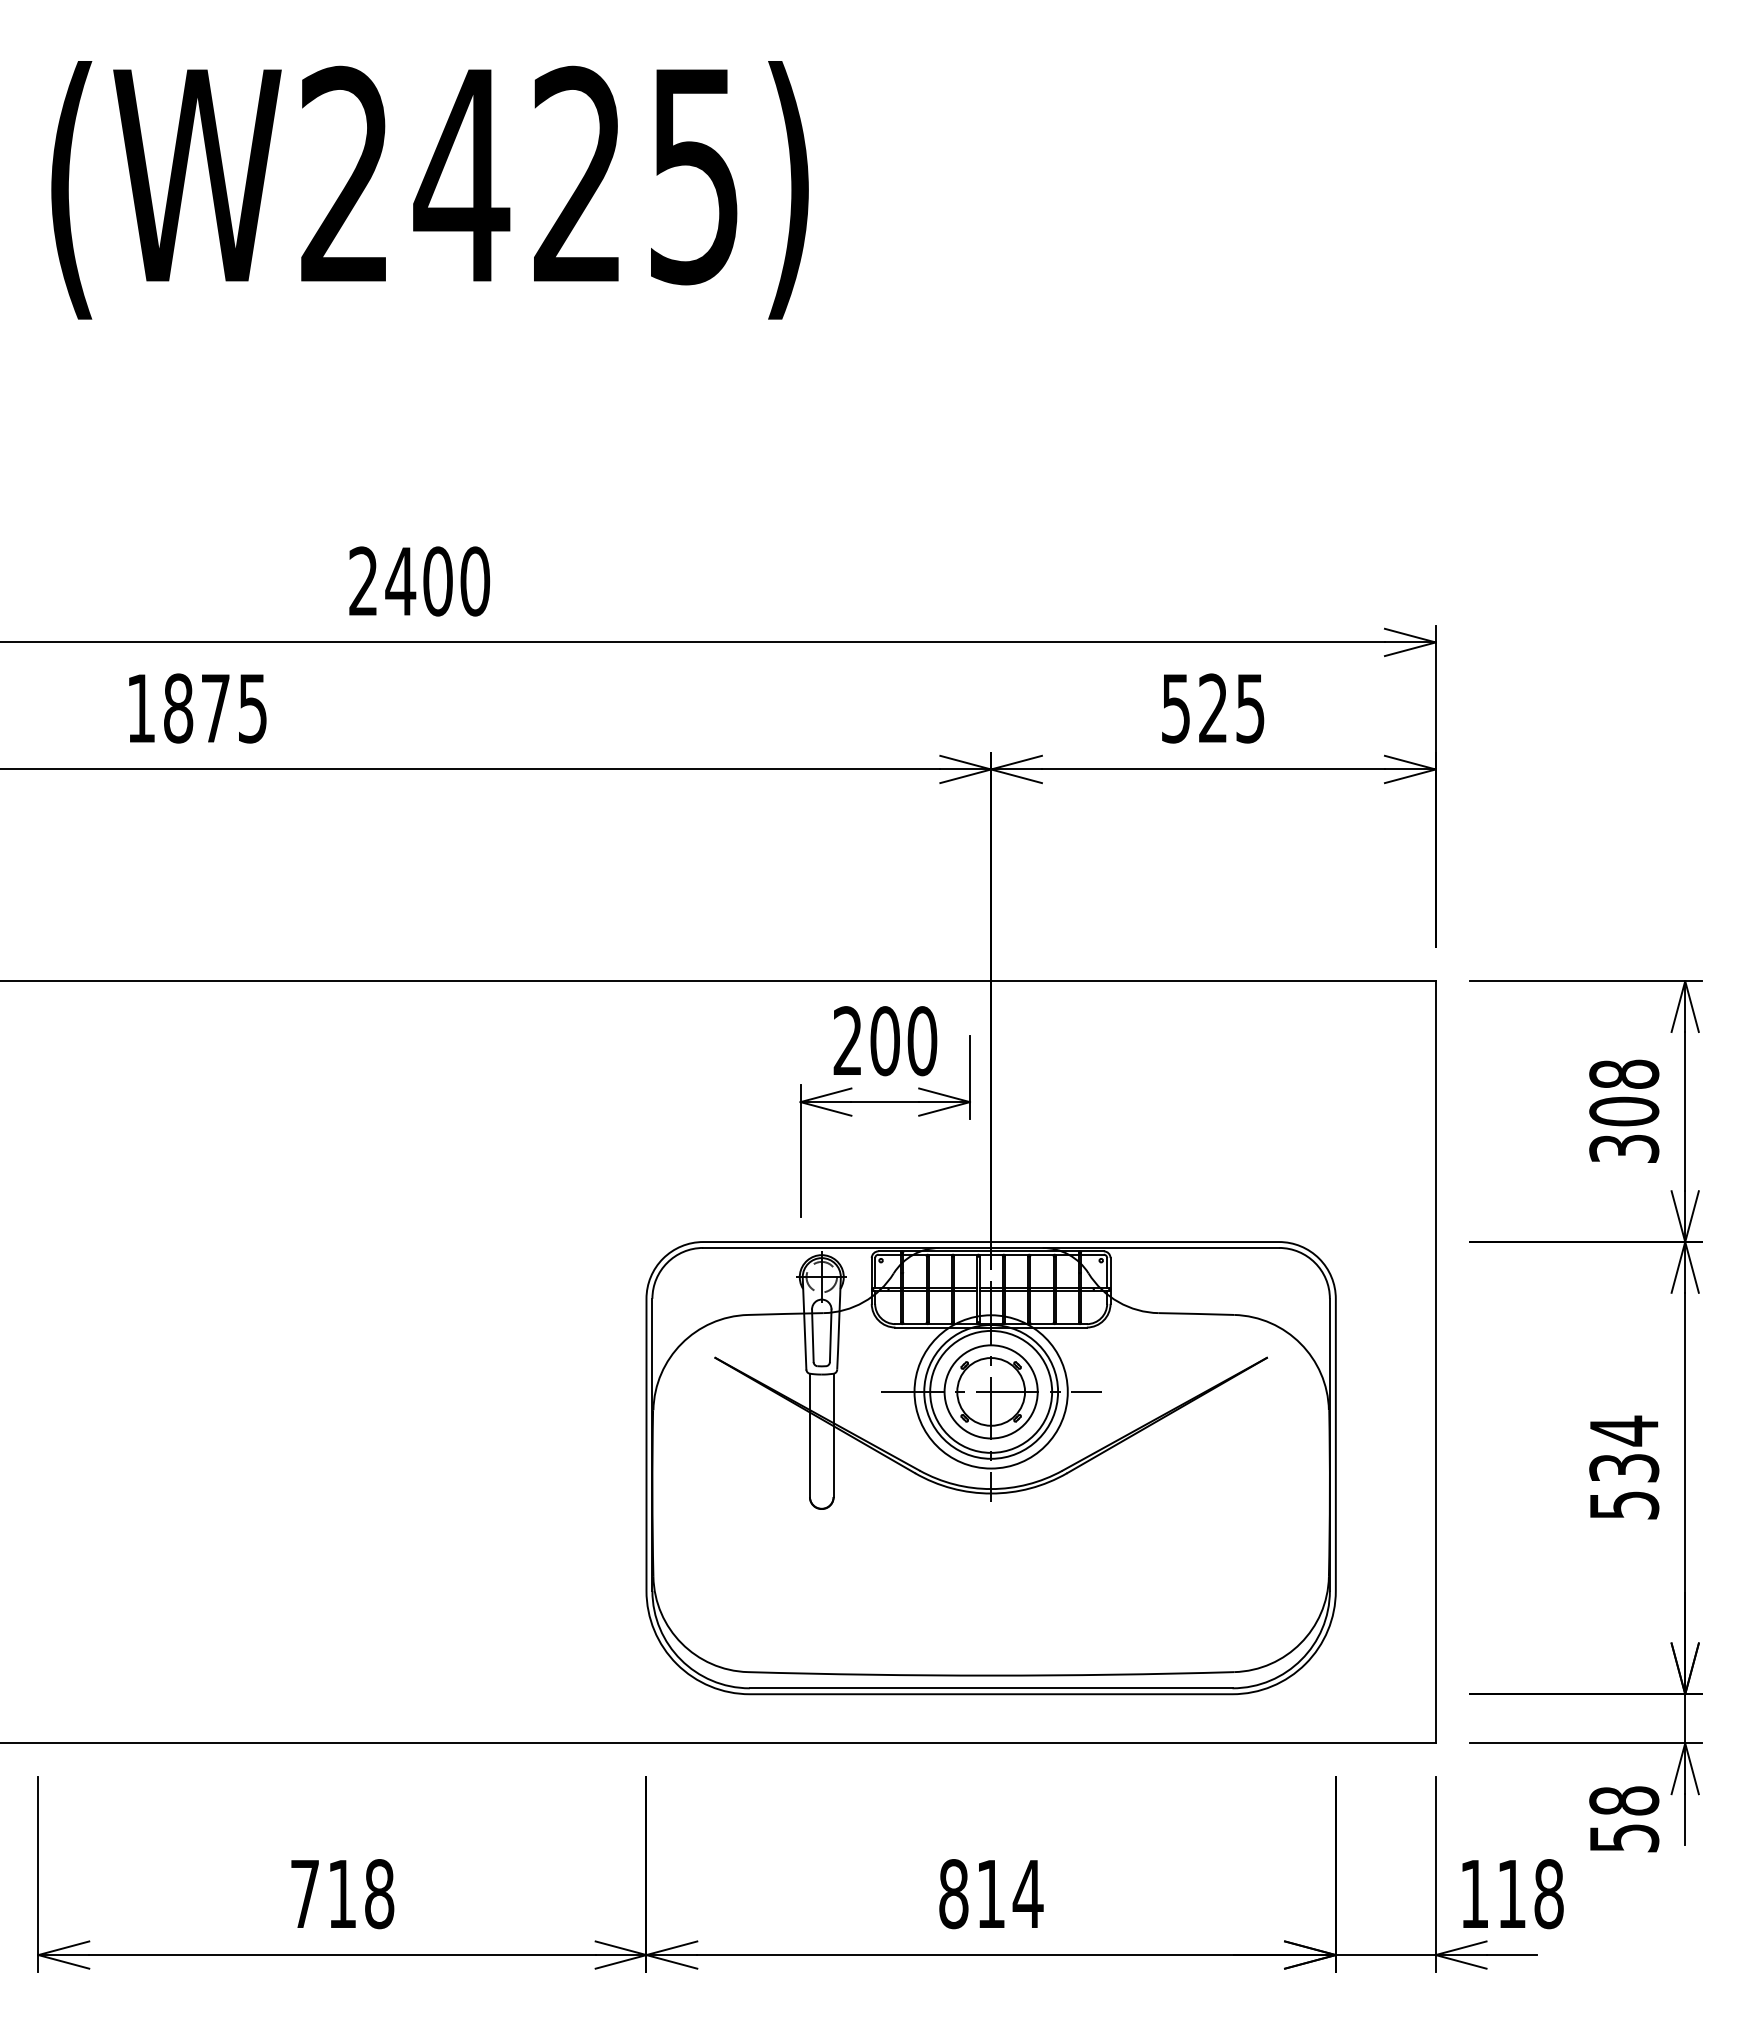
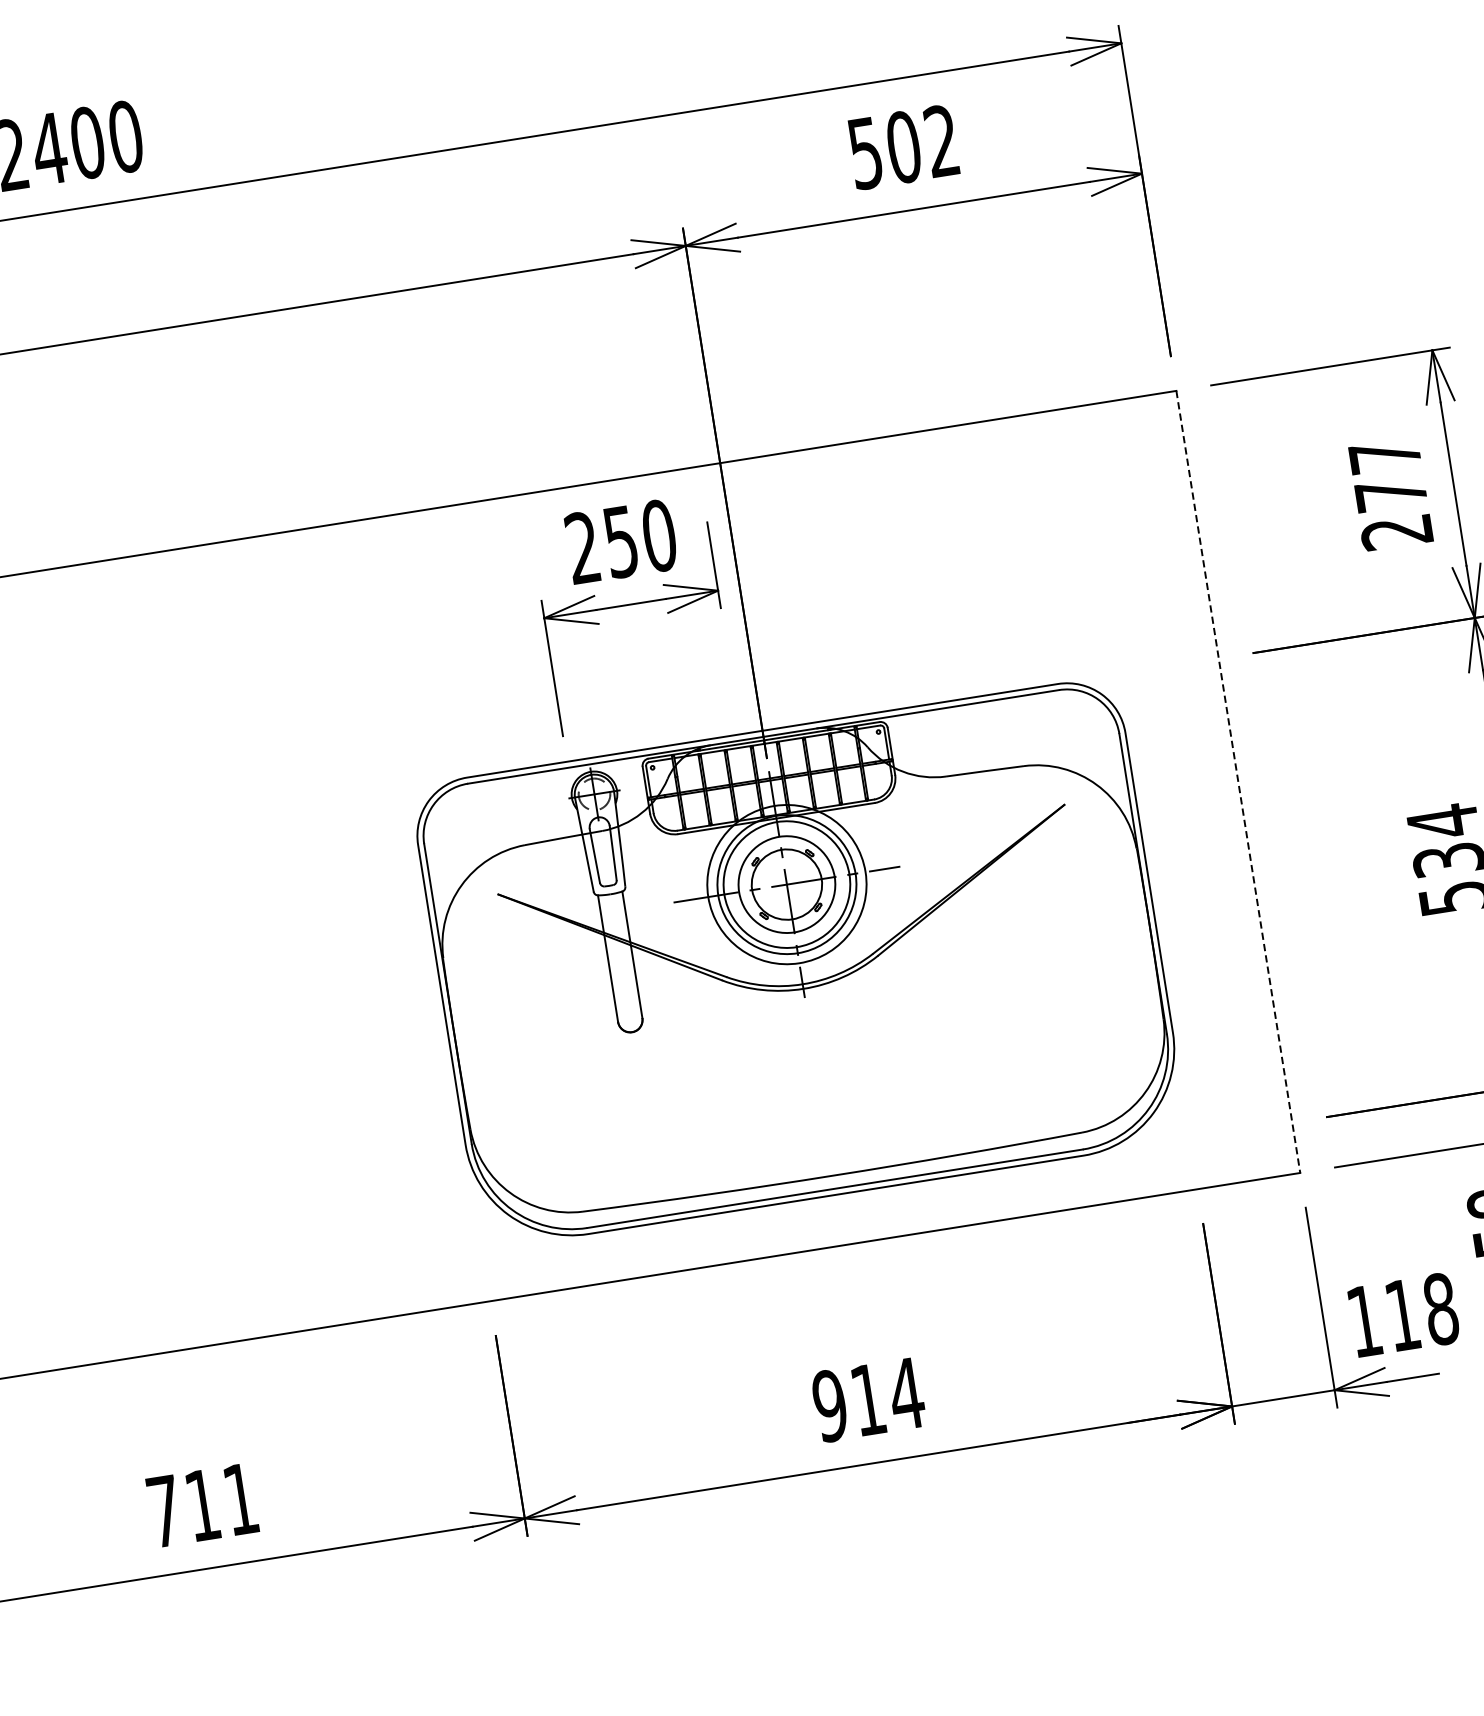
text: (1231, 708) -> (922, 144), 525 -> 502
text: (884, 1041) -> (620, 542), 200 -> 250
text: (1624, 1111) -> (1391, 493), 308 -> 277
line: (1435, 1362) -> (1238, 782), solid -> dashed
text: (379, 1894) -> (240, 1499), 718 -> 711
text: (953, 1894) -> (829, 1406), 814 -> 914

